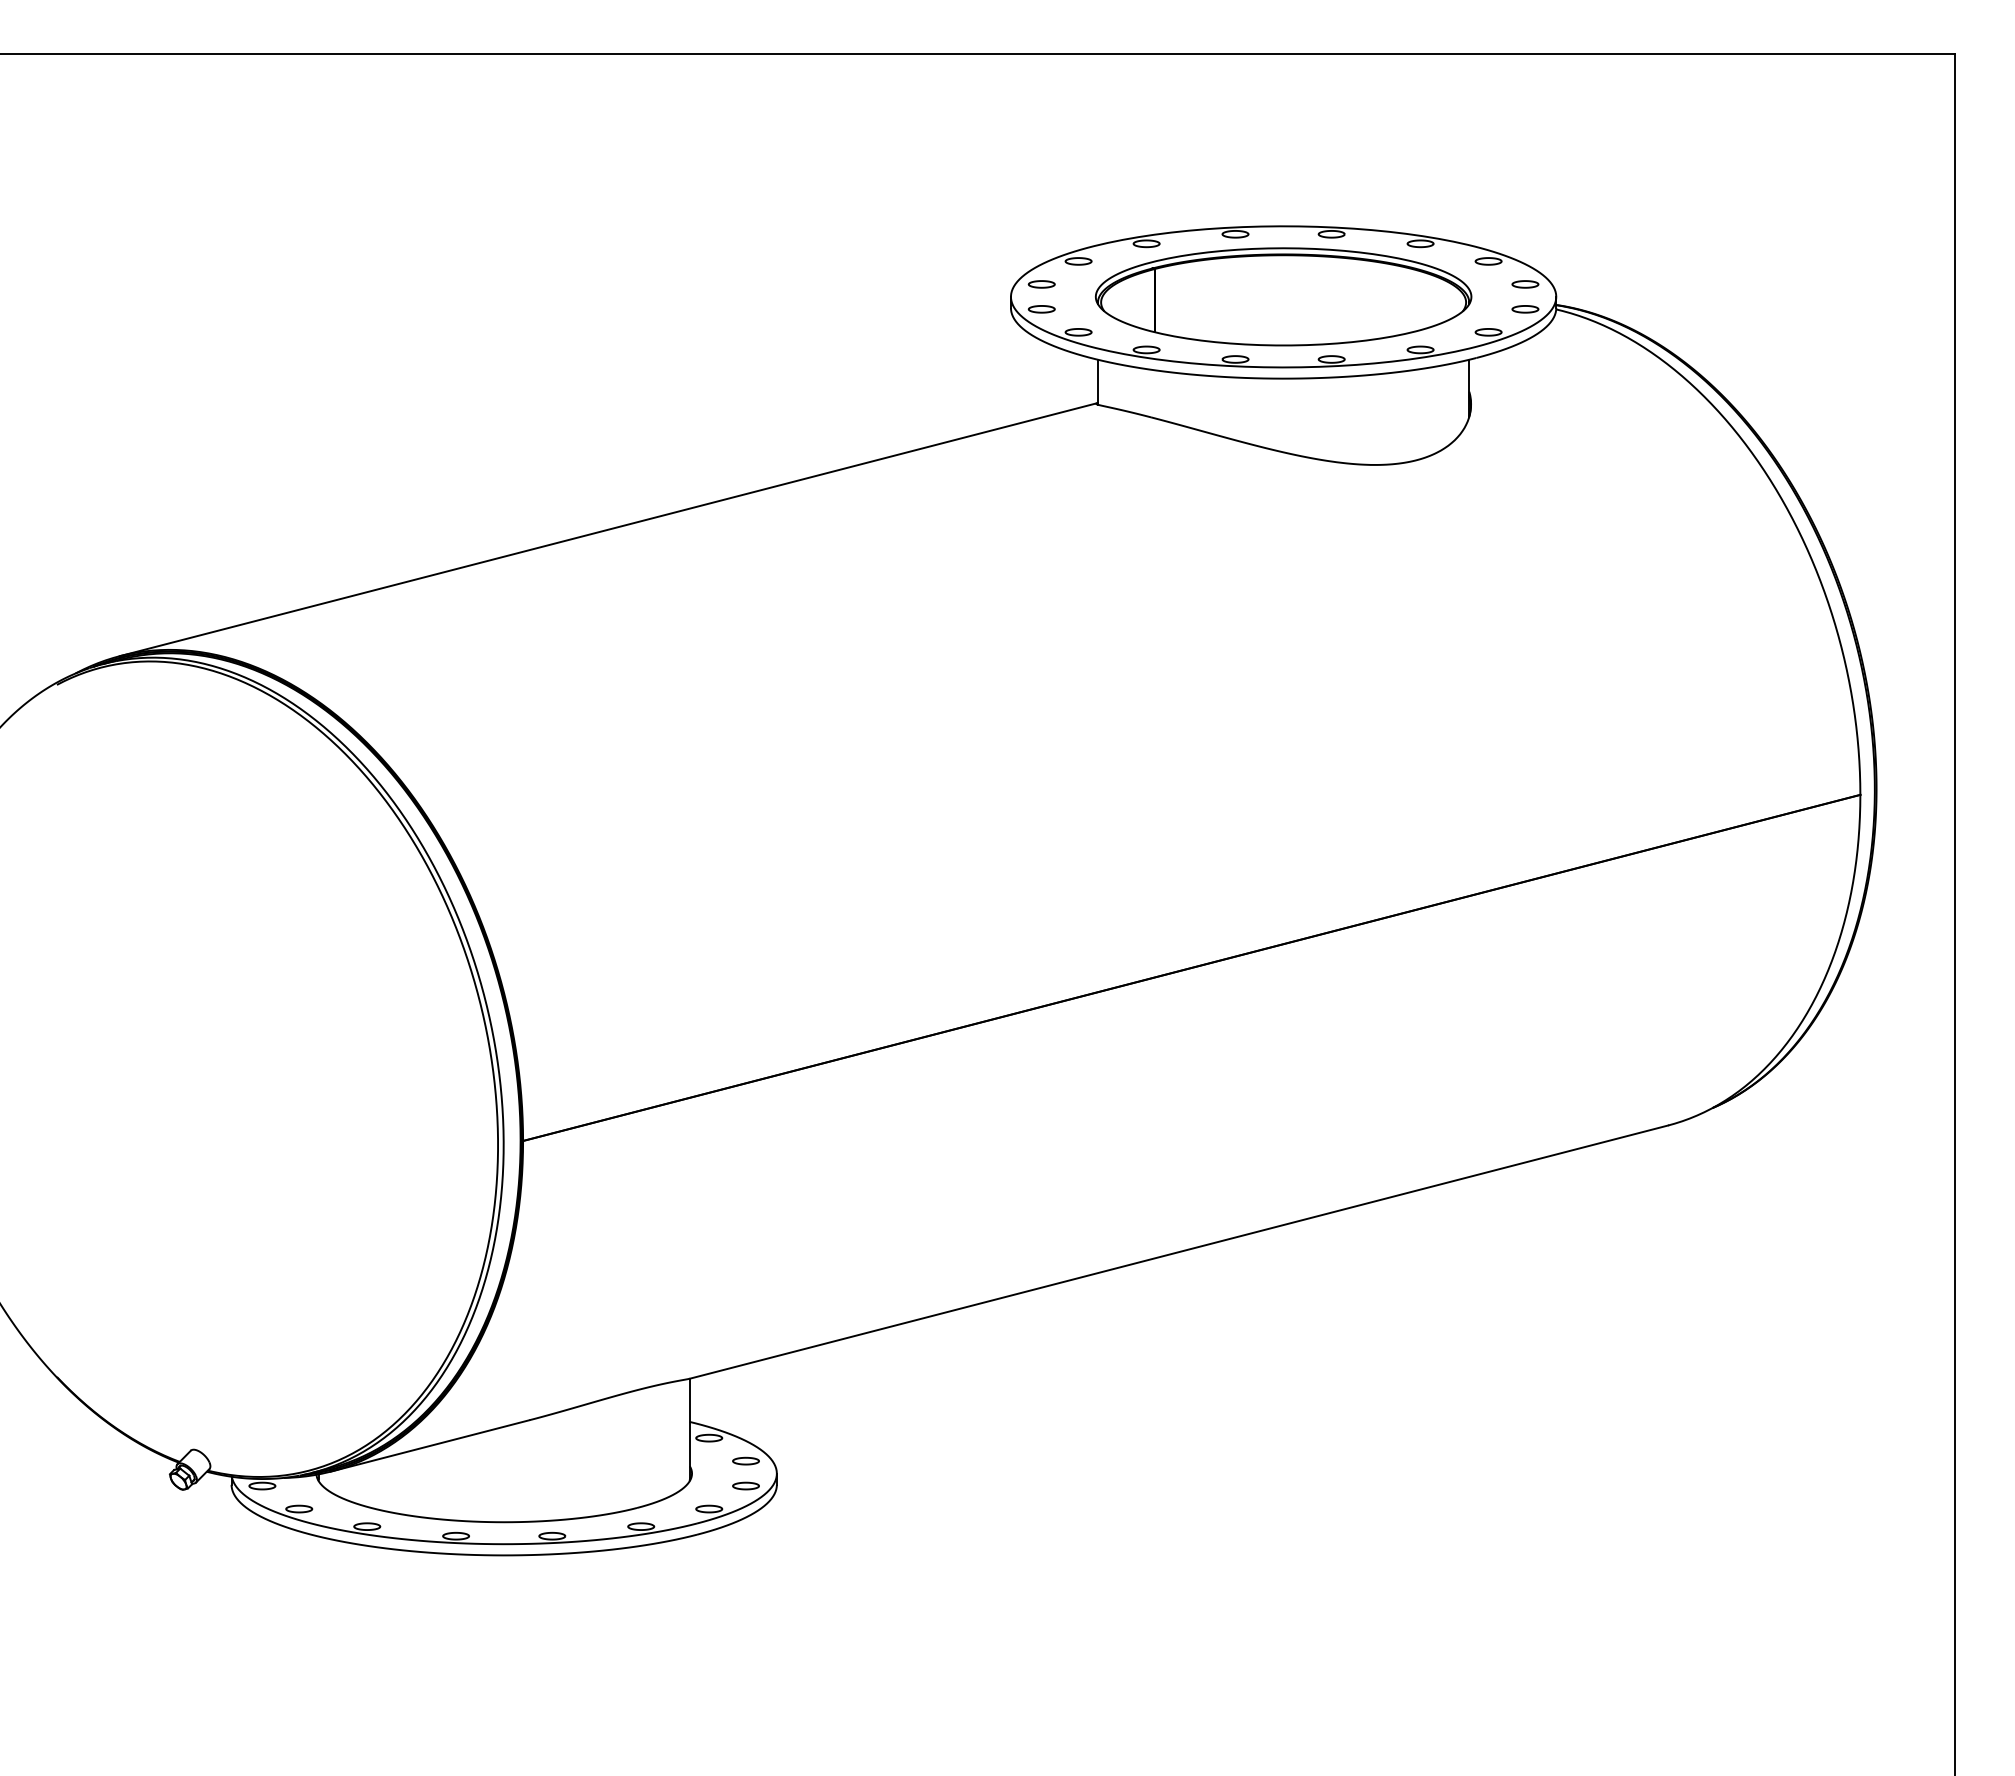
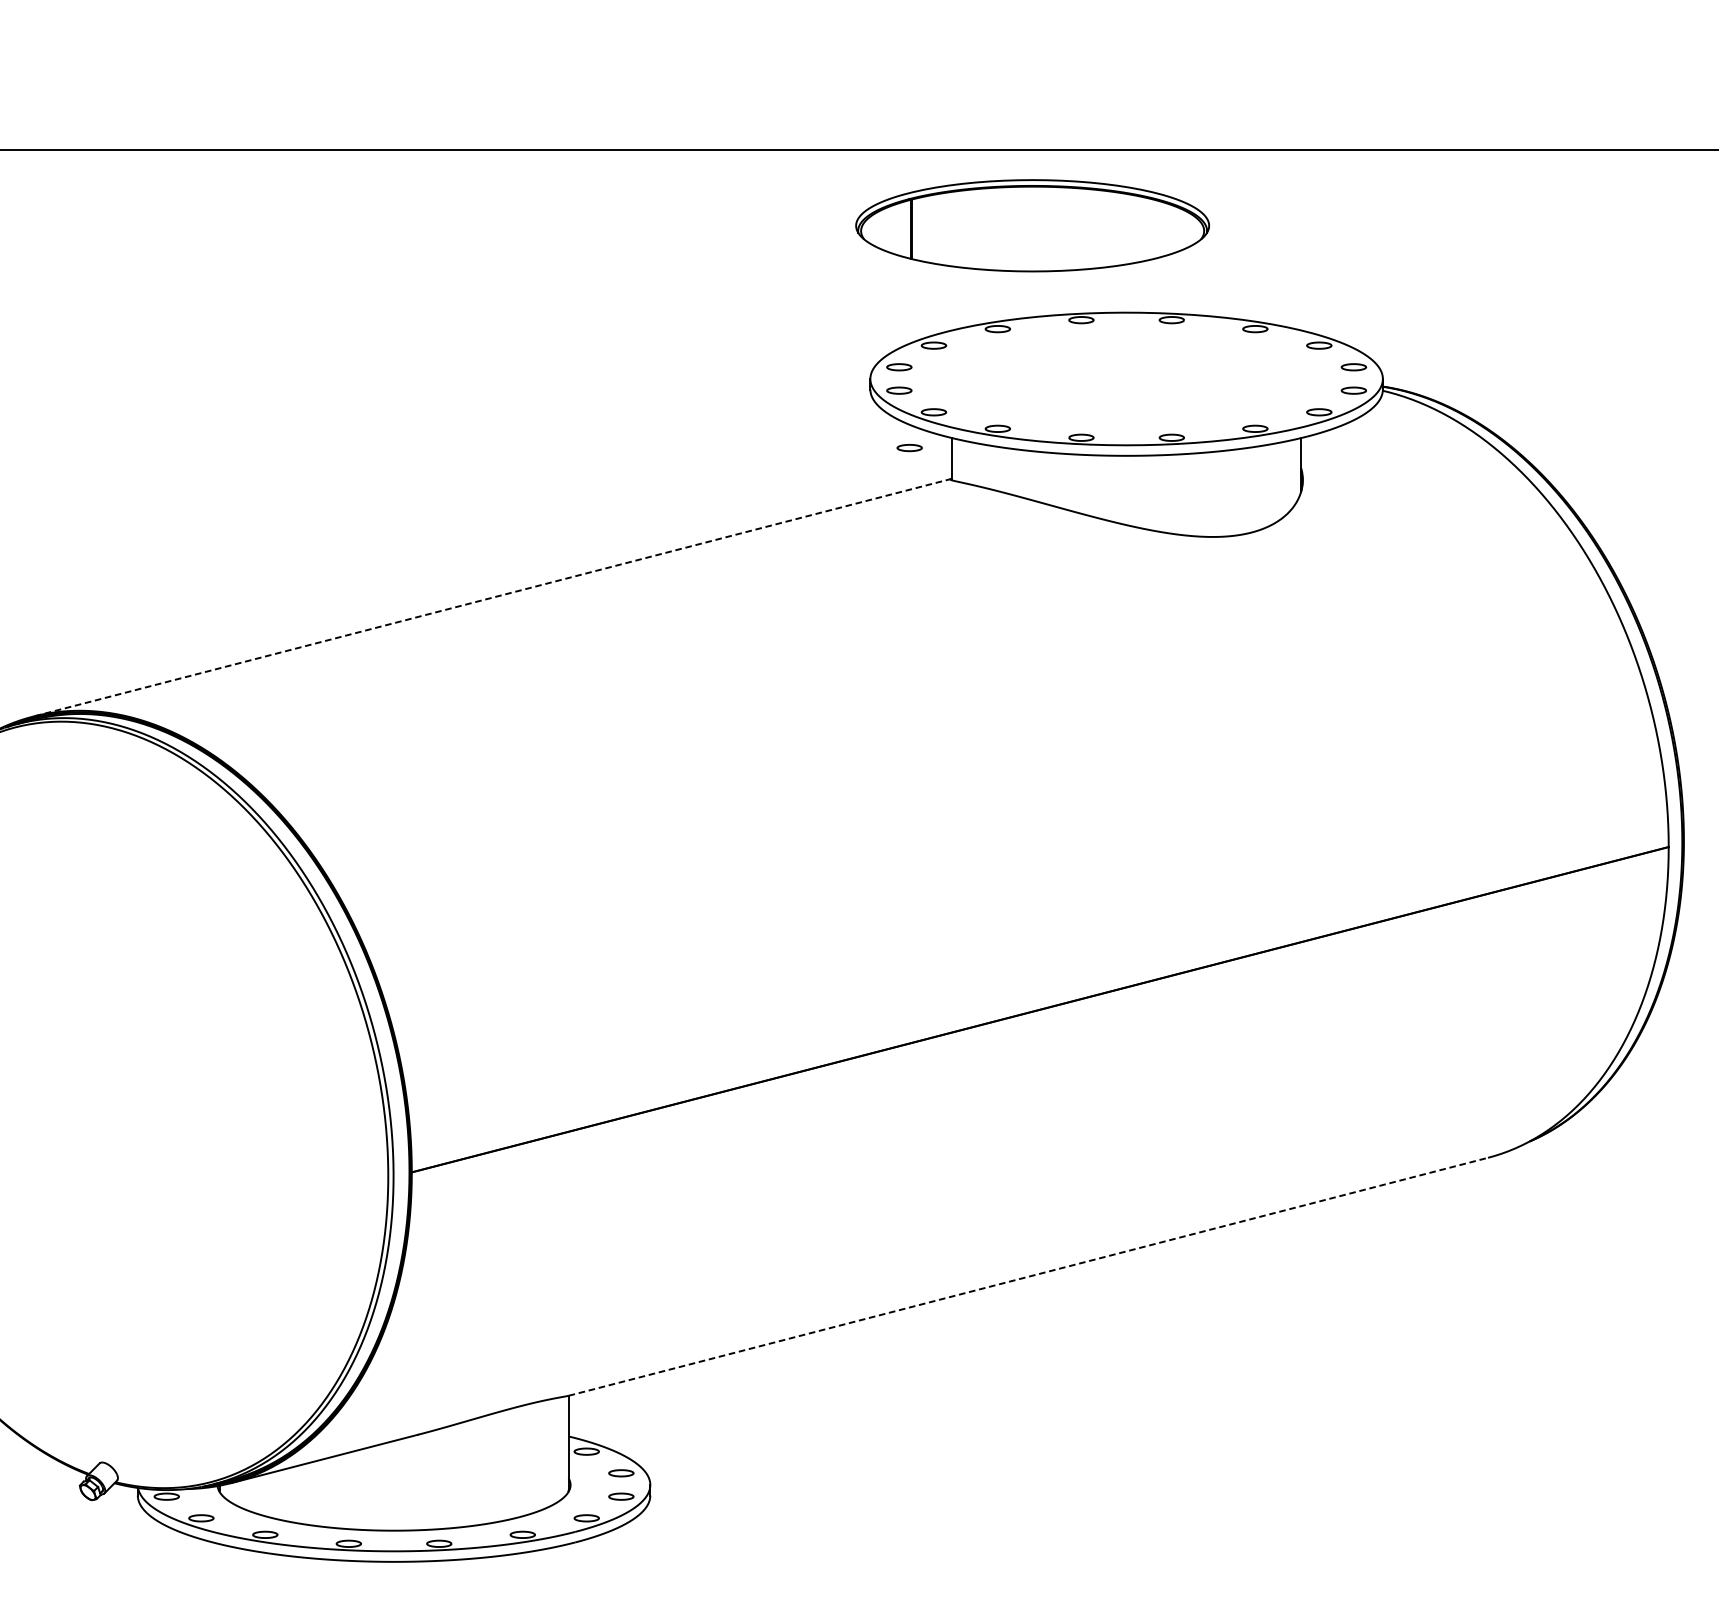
part: (1283, 296) -> (1032, 225), moved
part: (1052, 370) -> (909, 448), added
line: (608, 529) -> (492, 597), solid -> dashed
line: (1179, 1251) -> (1028, 1276), solid -> dashed

